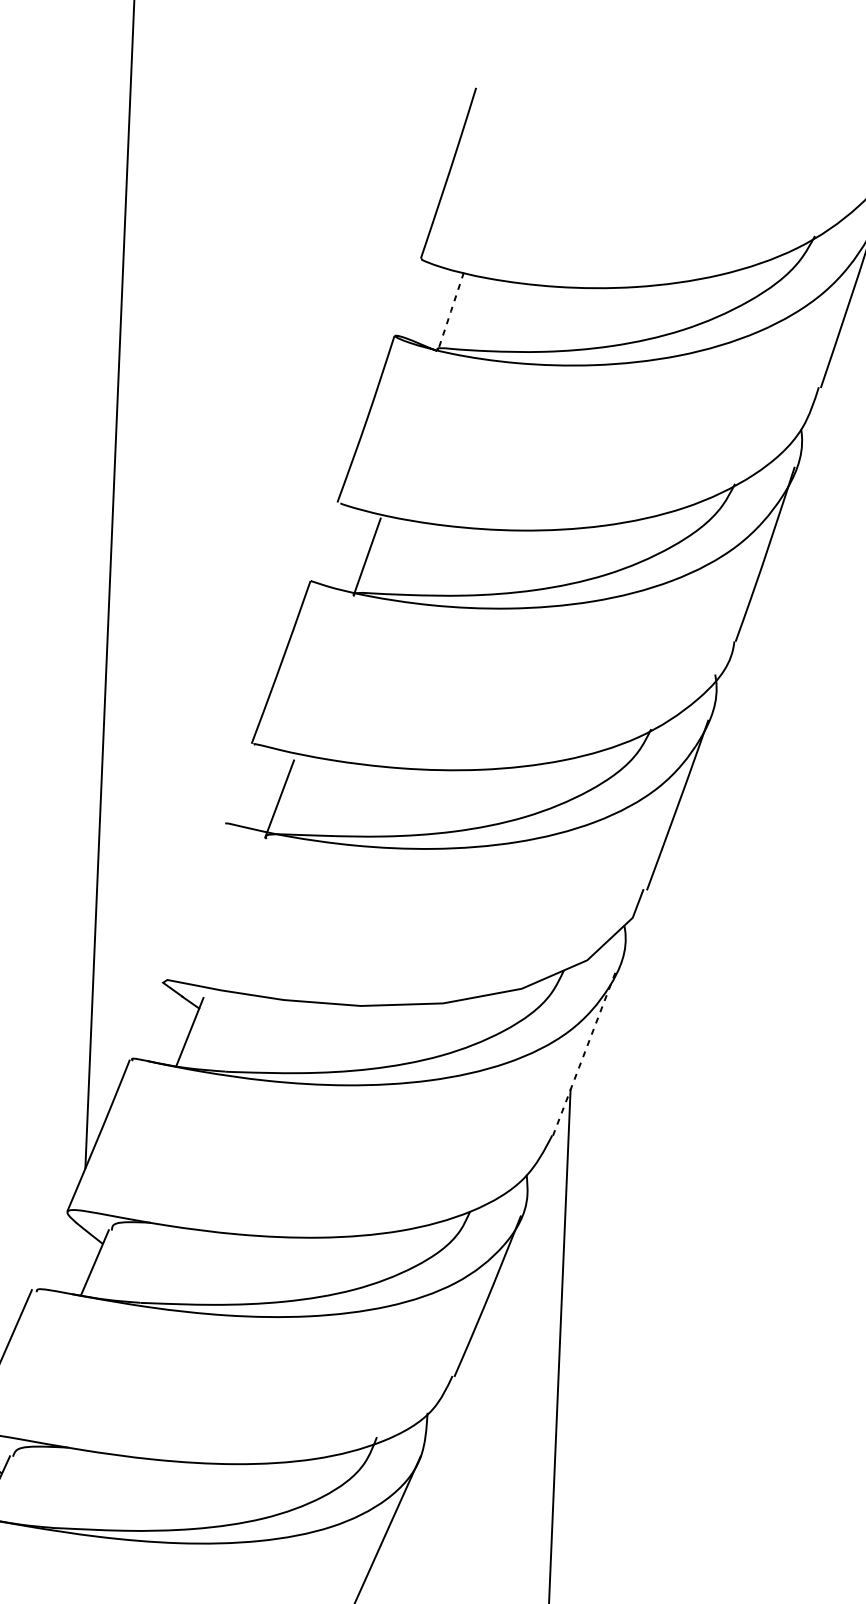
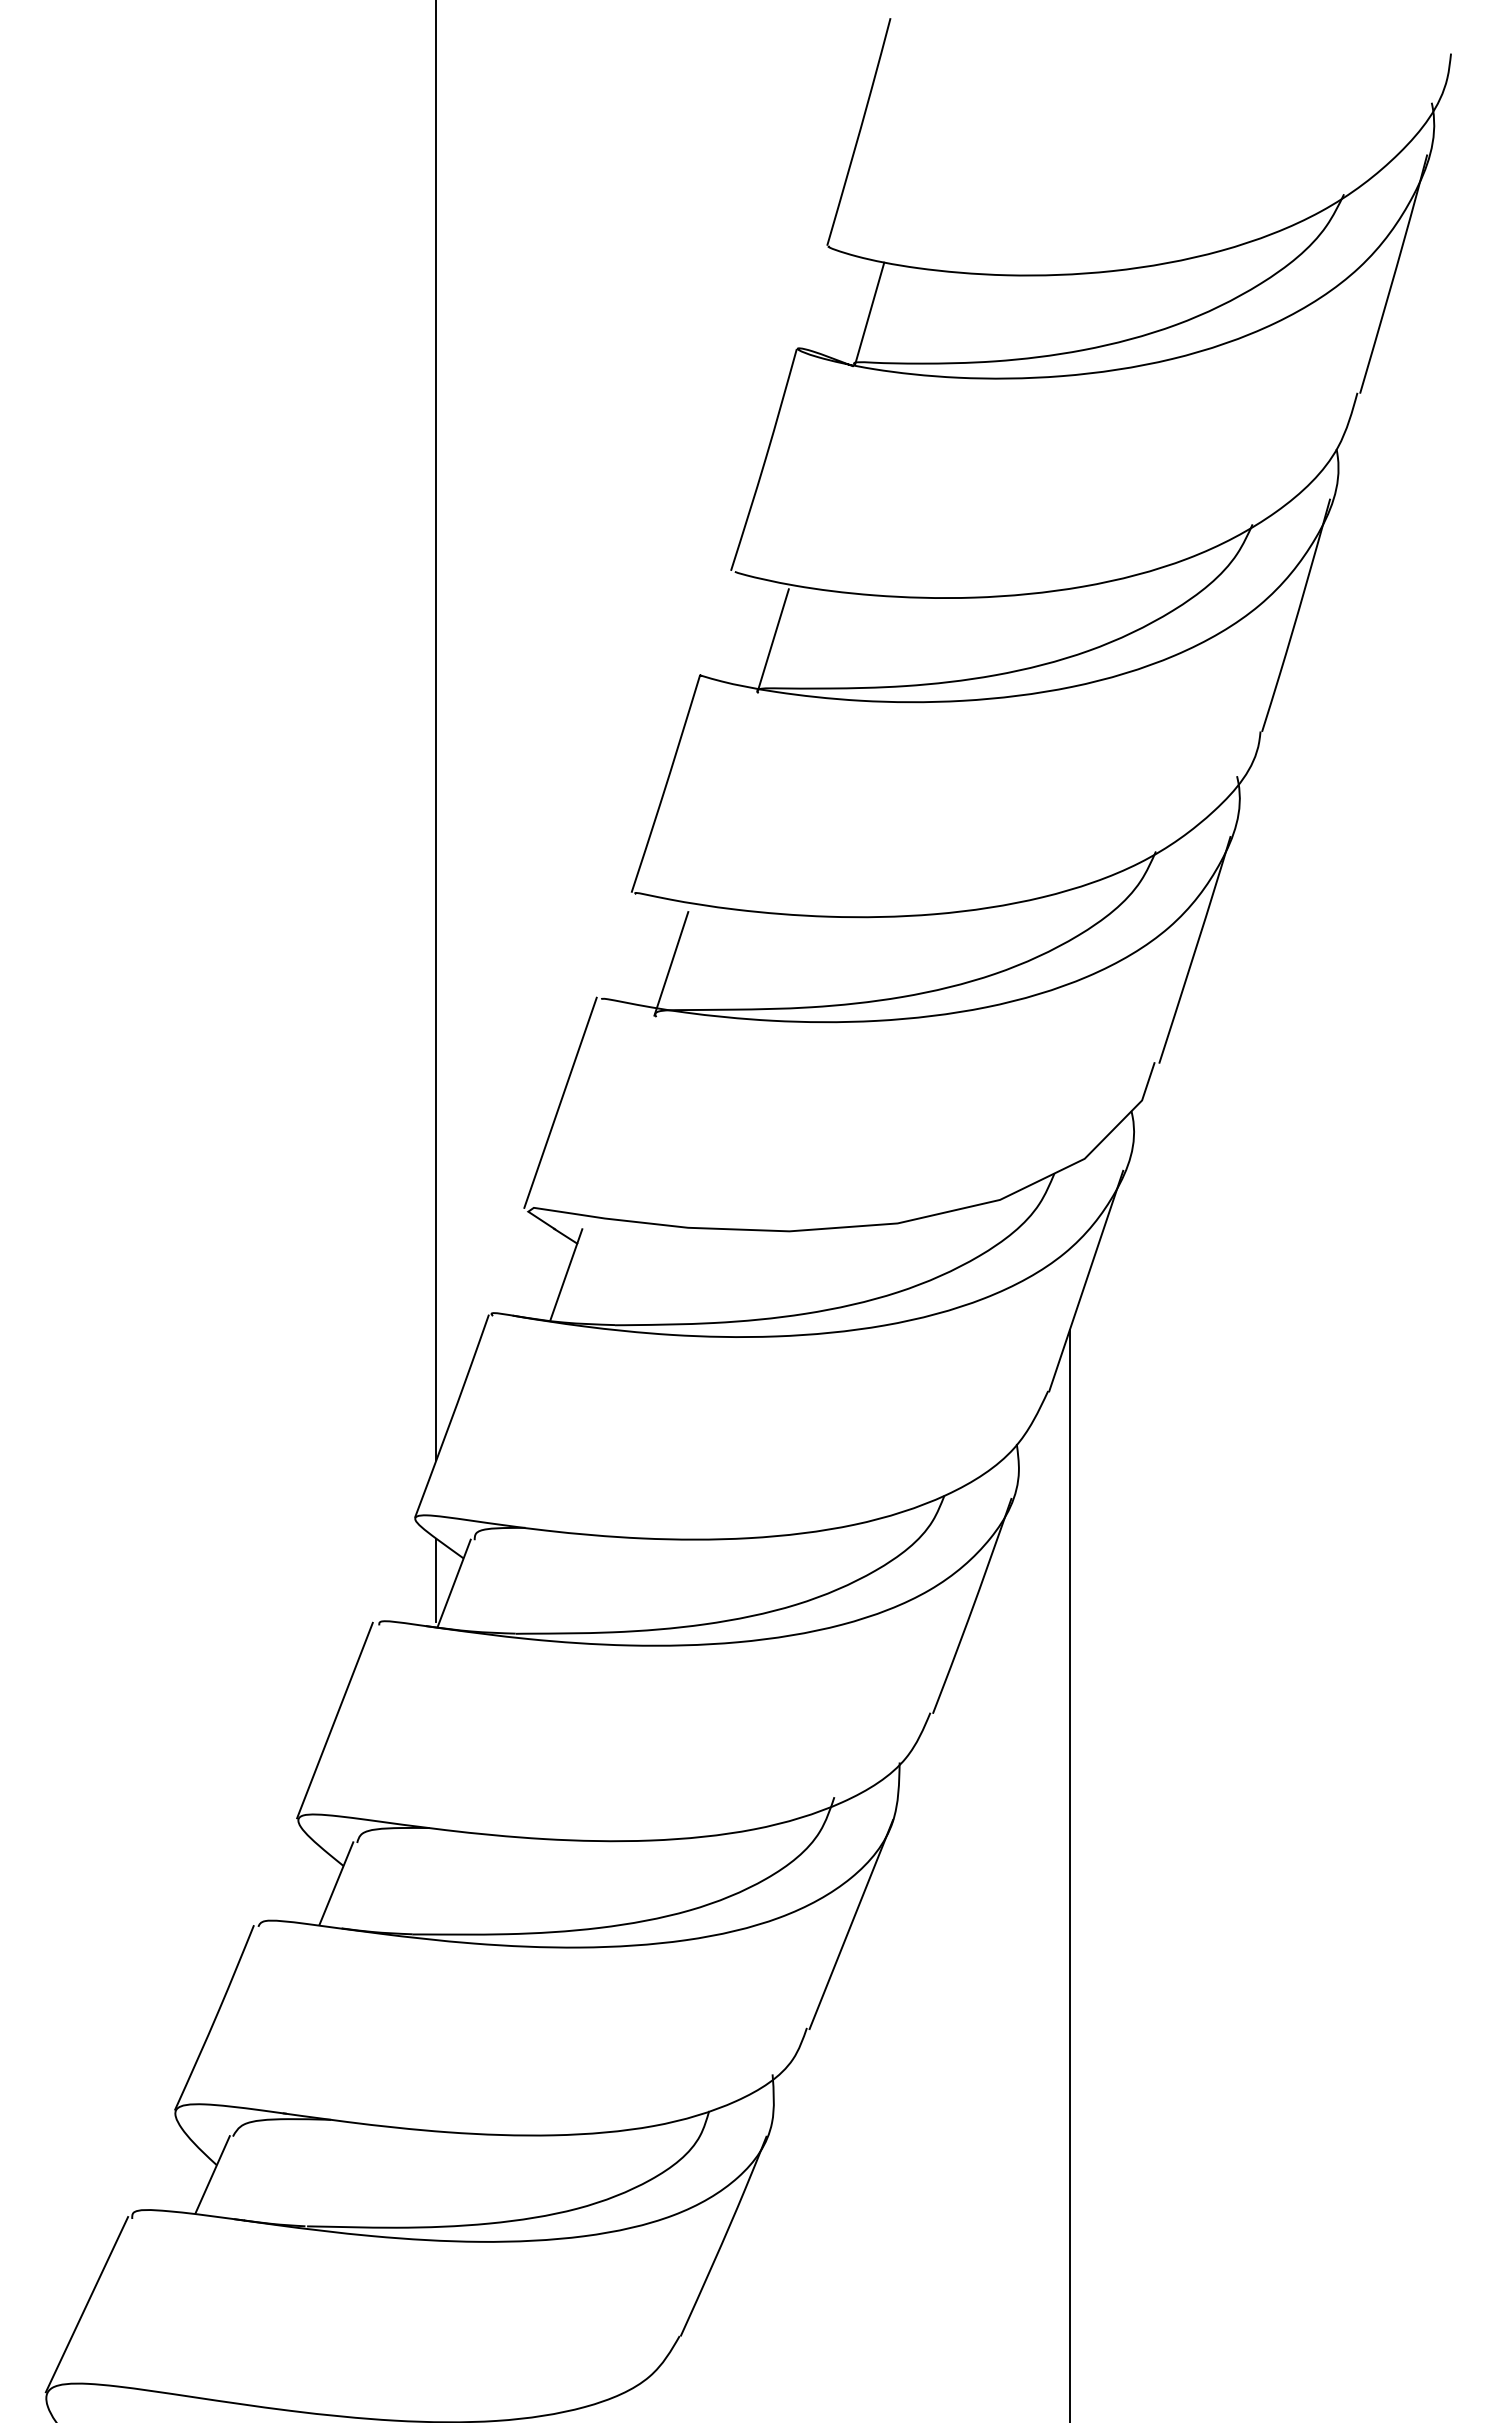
line: (450, 311) -> (869, 313), dashed -> solid
line: (191, 900) -> (560, 1102), added
line: (584, 1052) -> (1086, 1280), dashed -> solid
line: (81, 1259) -> (436, 1580), added

